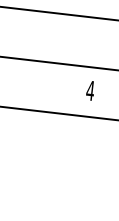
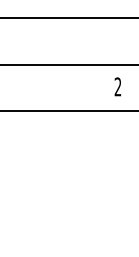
text: (89, 90) -> (117, 86), 4 -> 2

